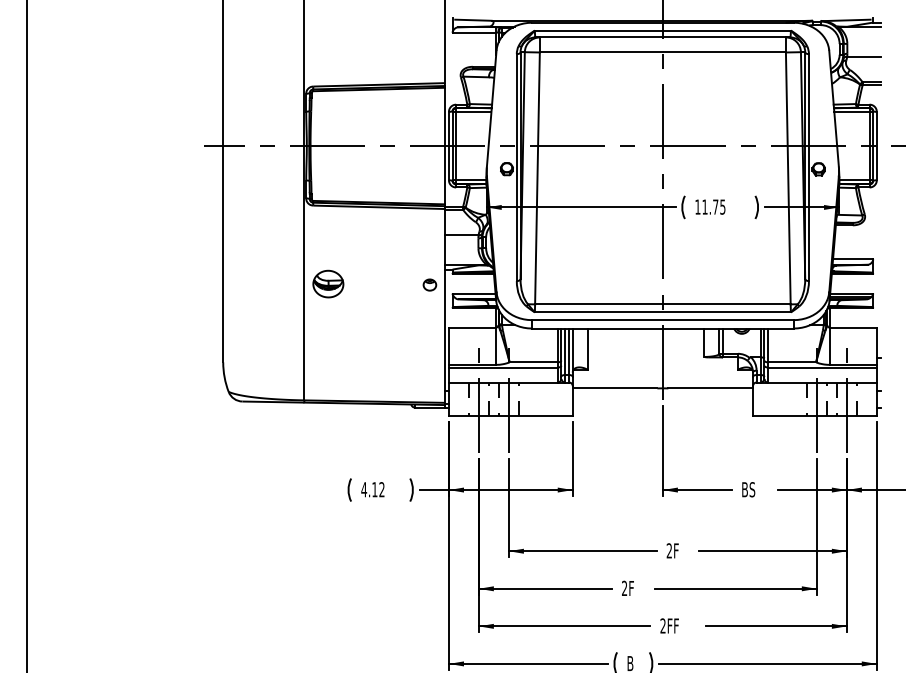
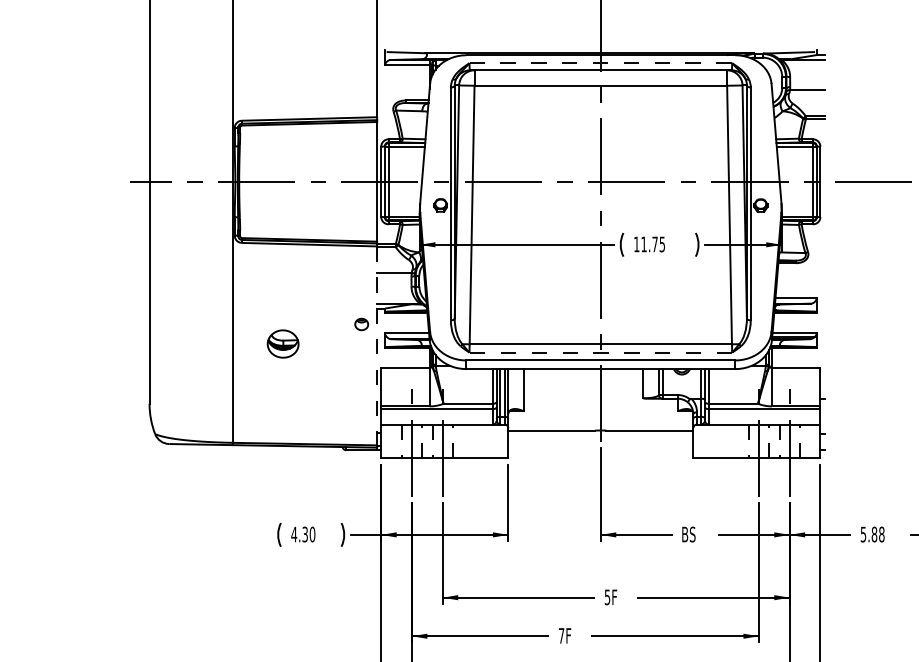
line: (662, 30) -> (600, 63), solid -> dashed
part: (328, 283) -> (283, 343), moved
line: (444, 305) -> (376, 345), solid -> dashed
line: (662, 312) -> (600, 352), solid -> dashed
text: (378, 489) -> (308, 534), 4.12 -> 4.30
text: (668, 550) -> (606, 596), 2F -> 5F
text: (624, 587) -> (561, 634), 2F -> 7F

